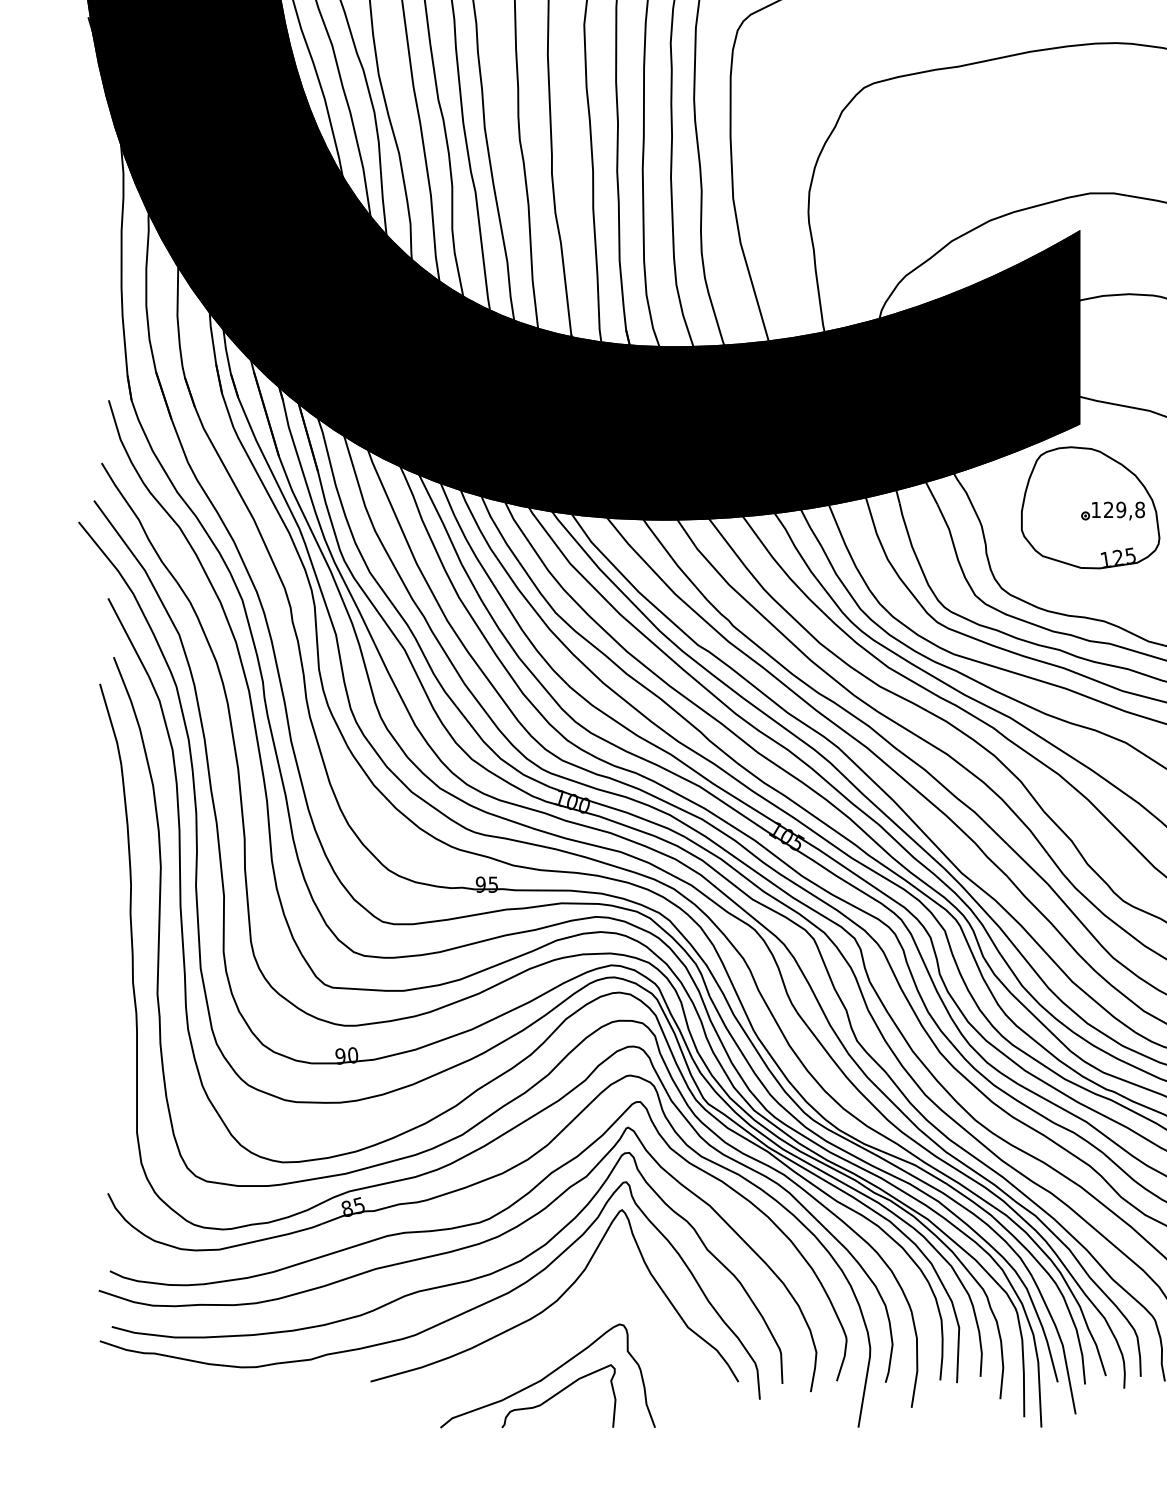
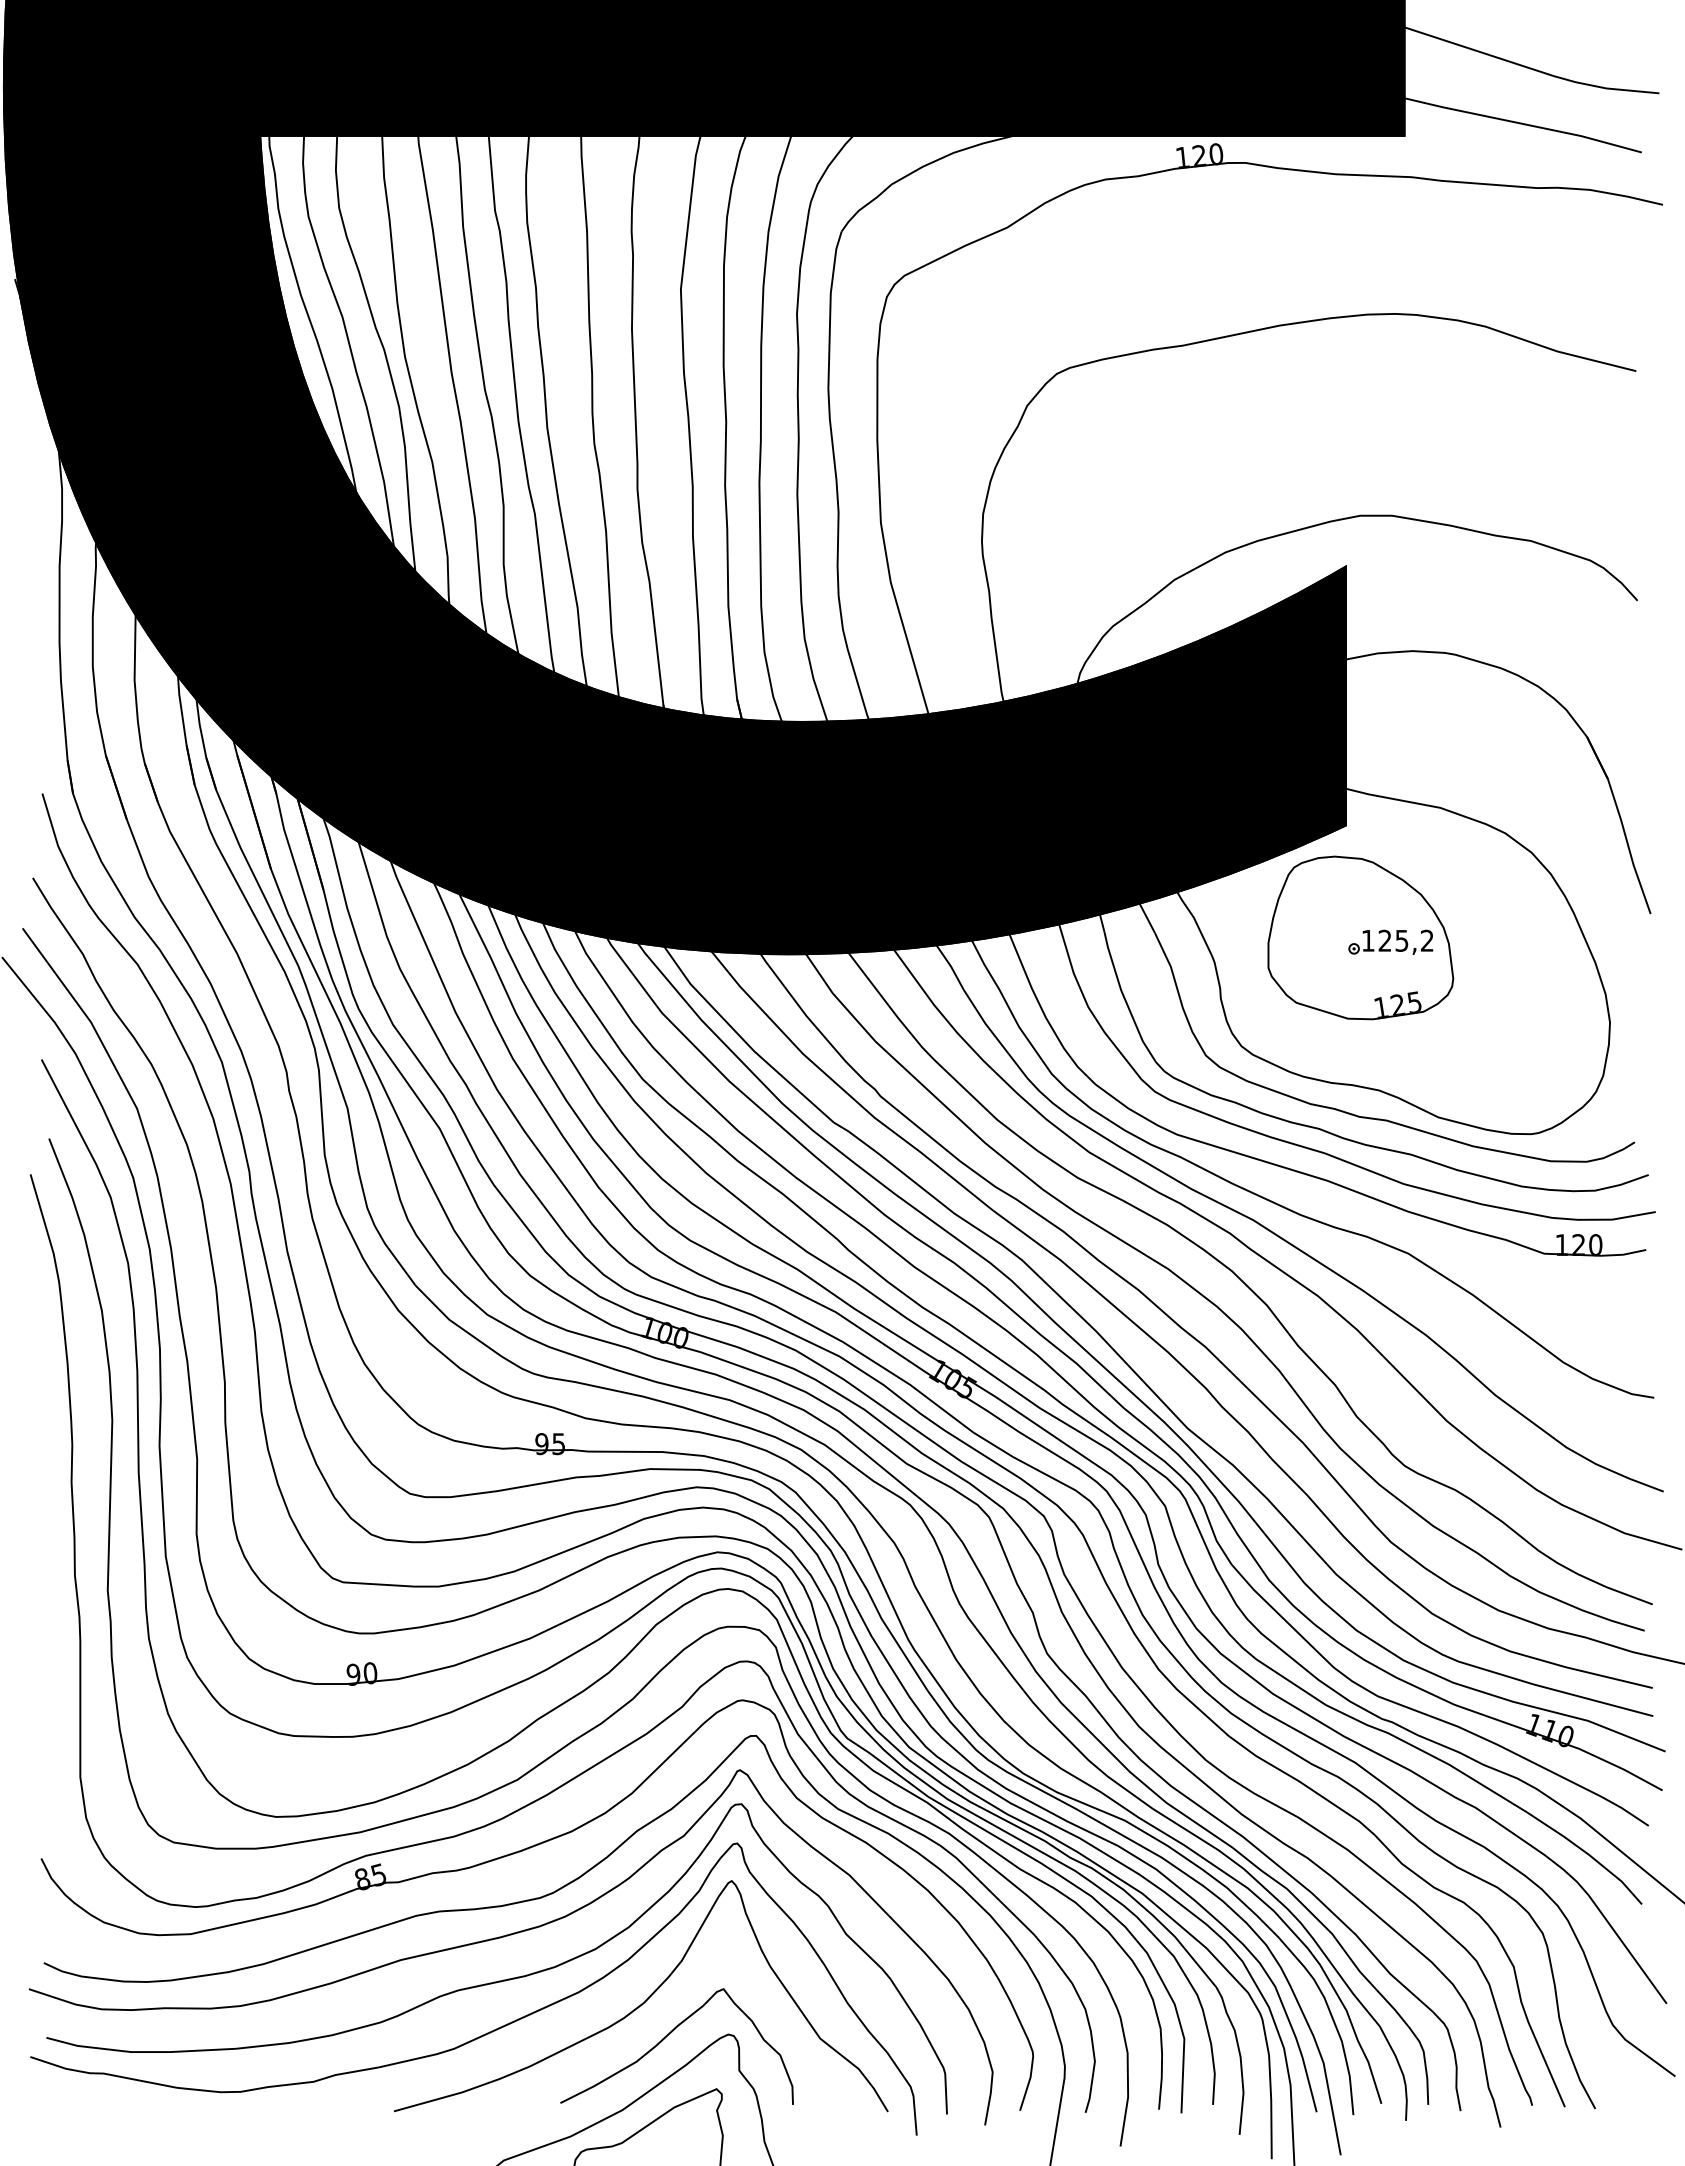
text: (1130, 509) -> (1414, 940), 129,8 -> 125,2
curve: (574, 1325) -> (667, 2036), added

